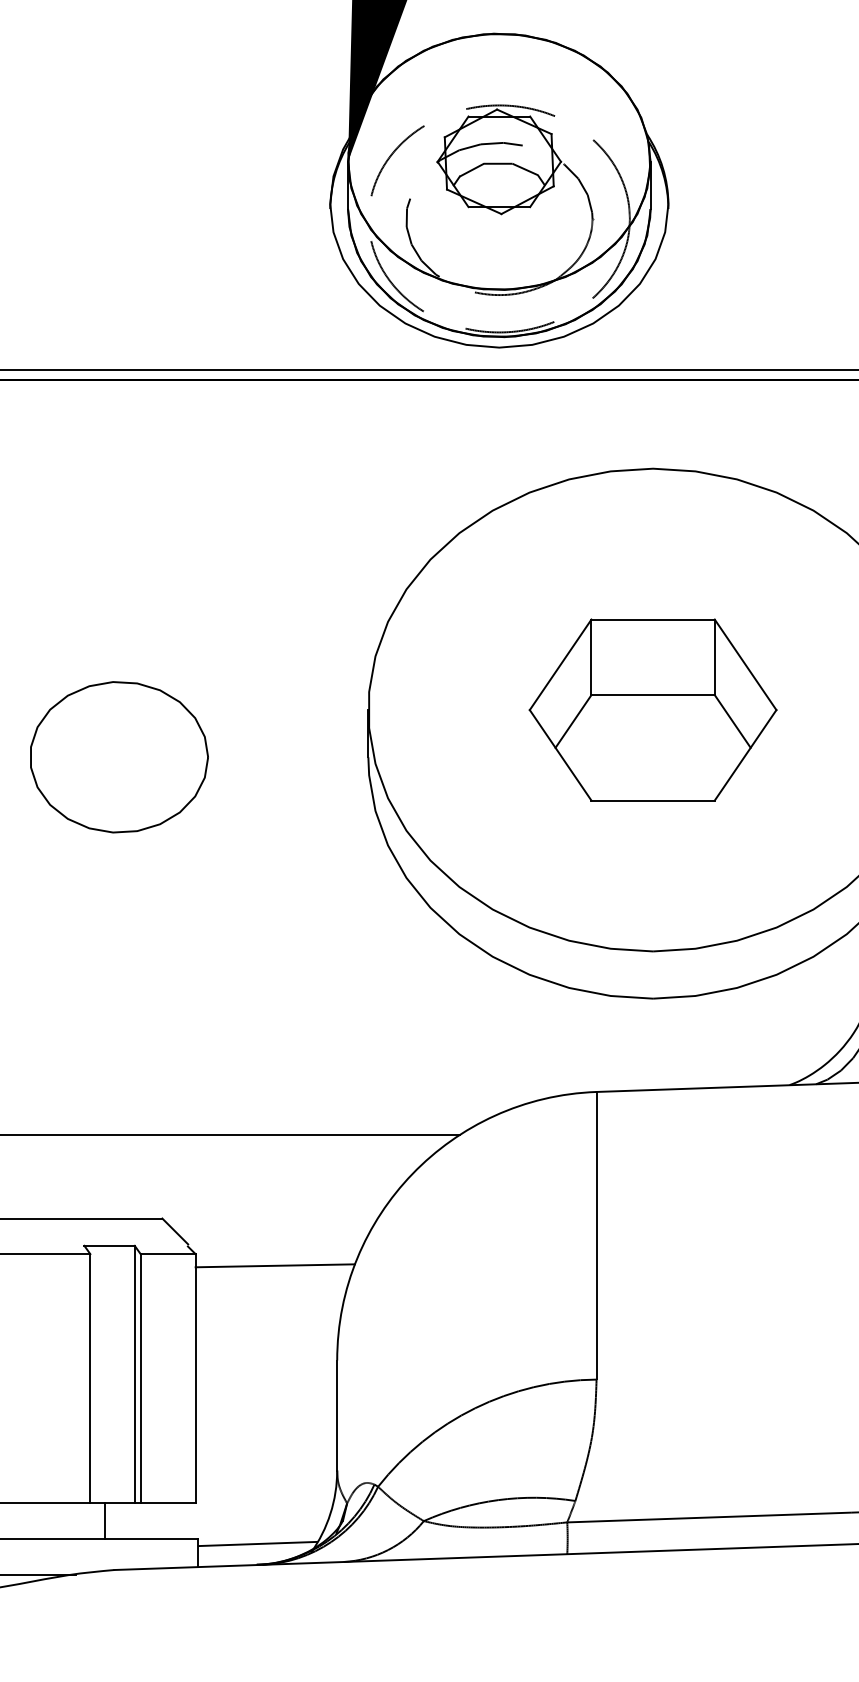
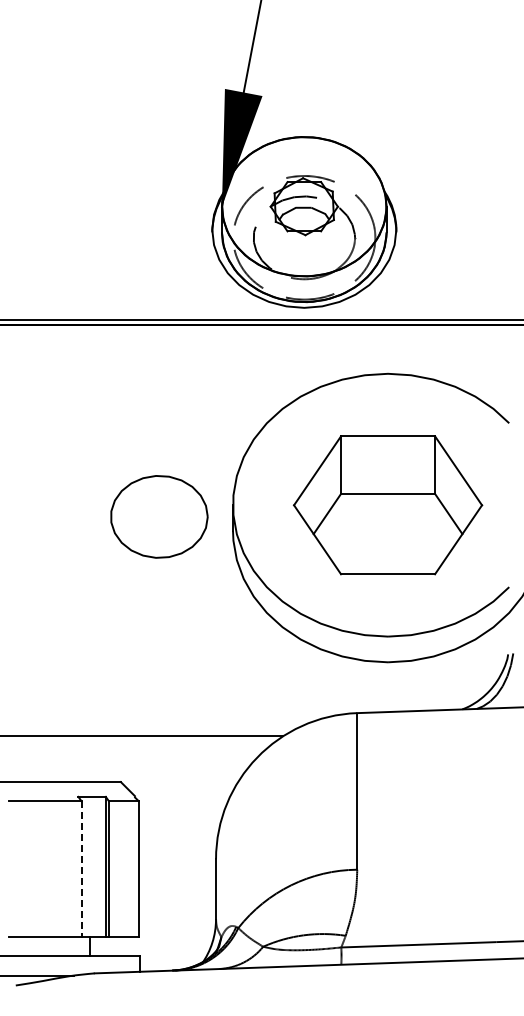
part: (652, 708) -> (387, 504), size x1.4
part: (119, 756) -> (159, 516), moved
line: (273, 1265) -> (181, 807), removed
line: (90, 1379) -> (81, 869), solid -> dashed
line: (257, 1544) -> (172, 959), removed

